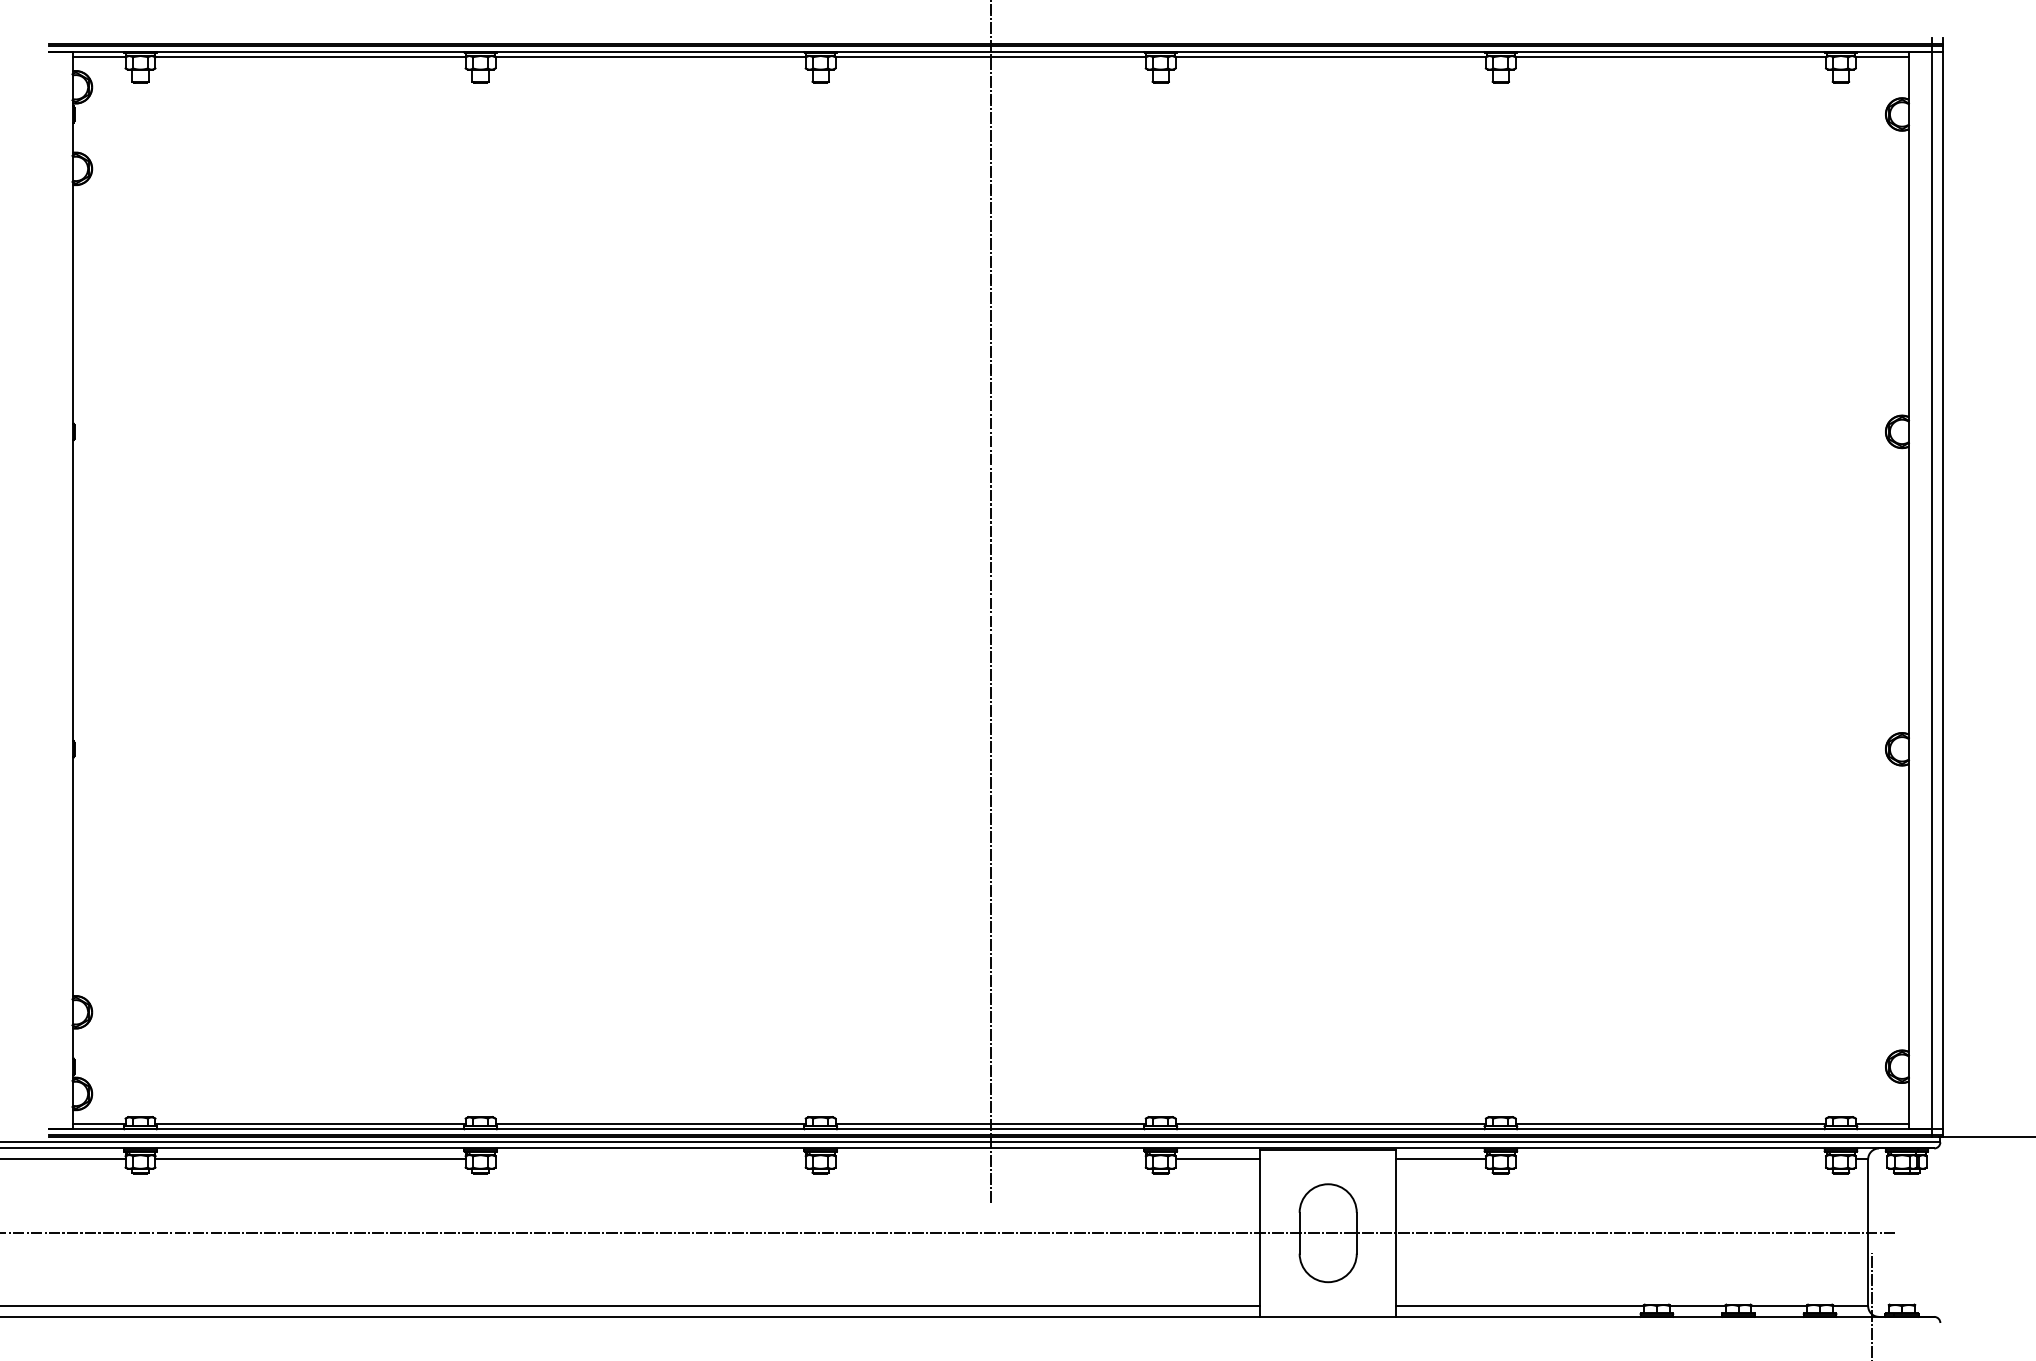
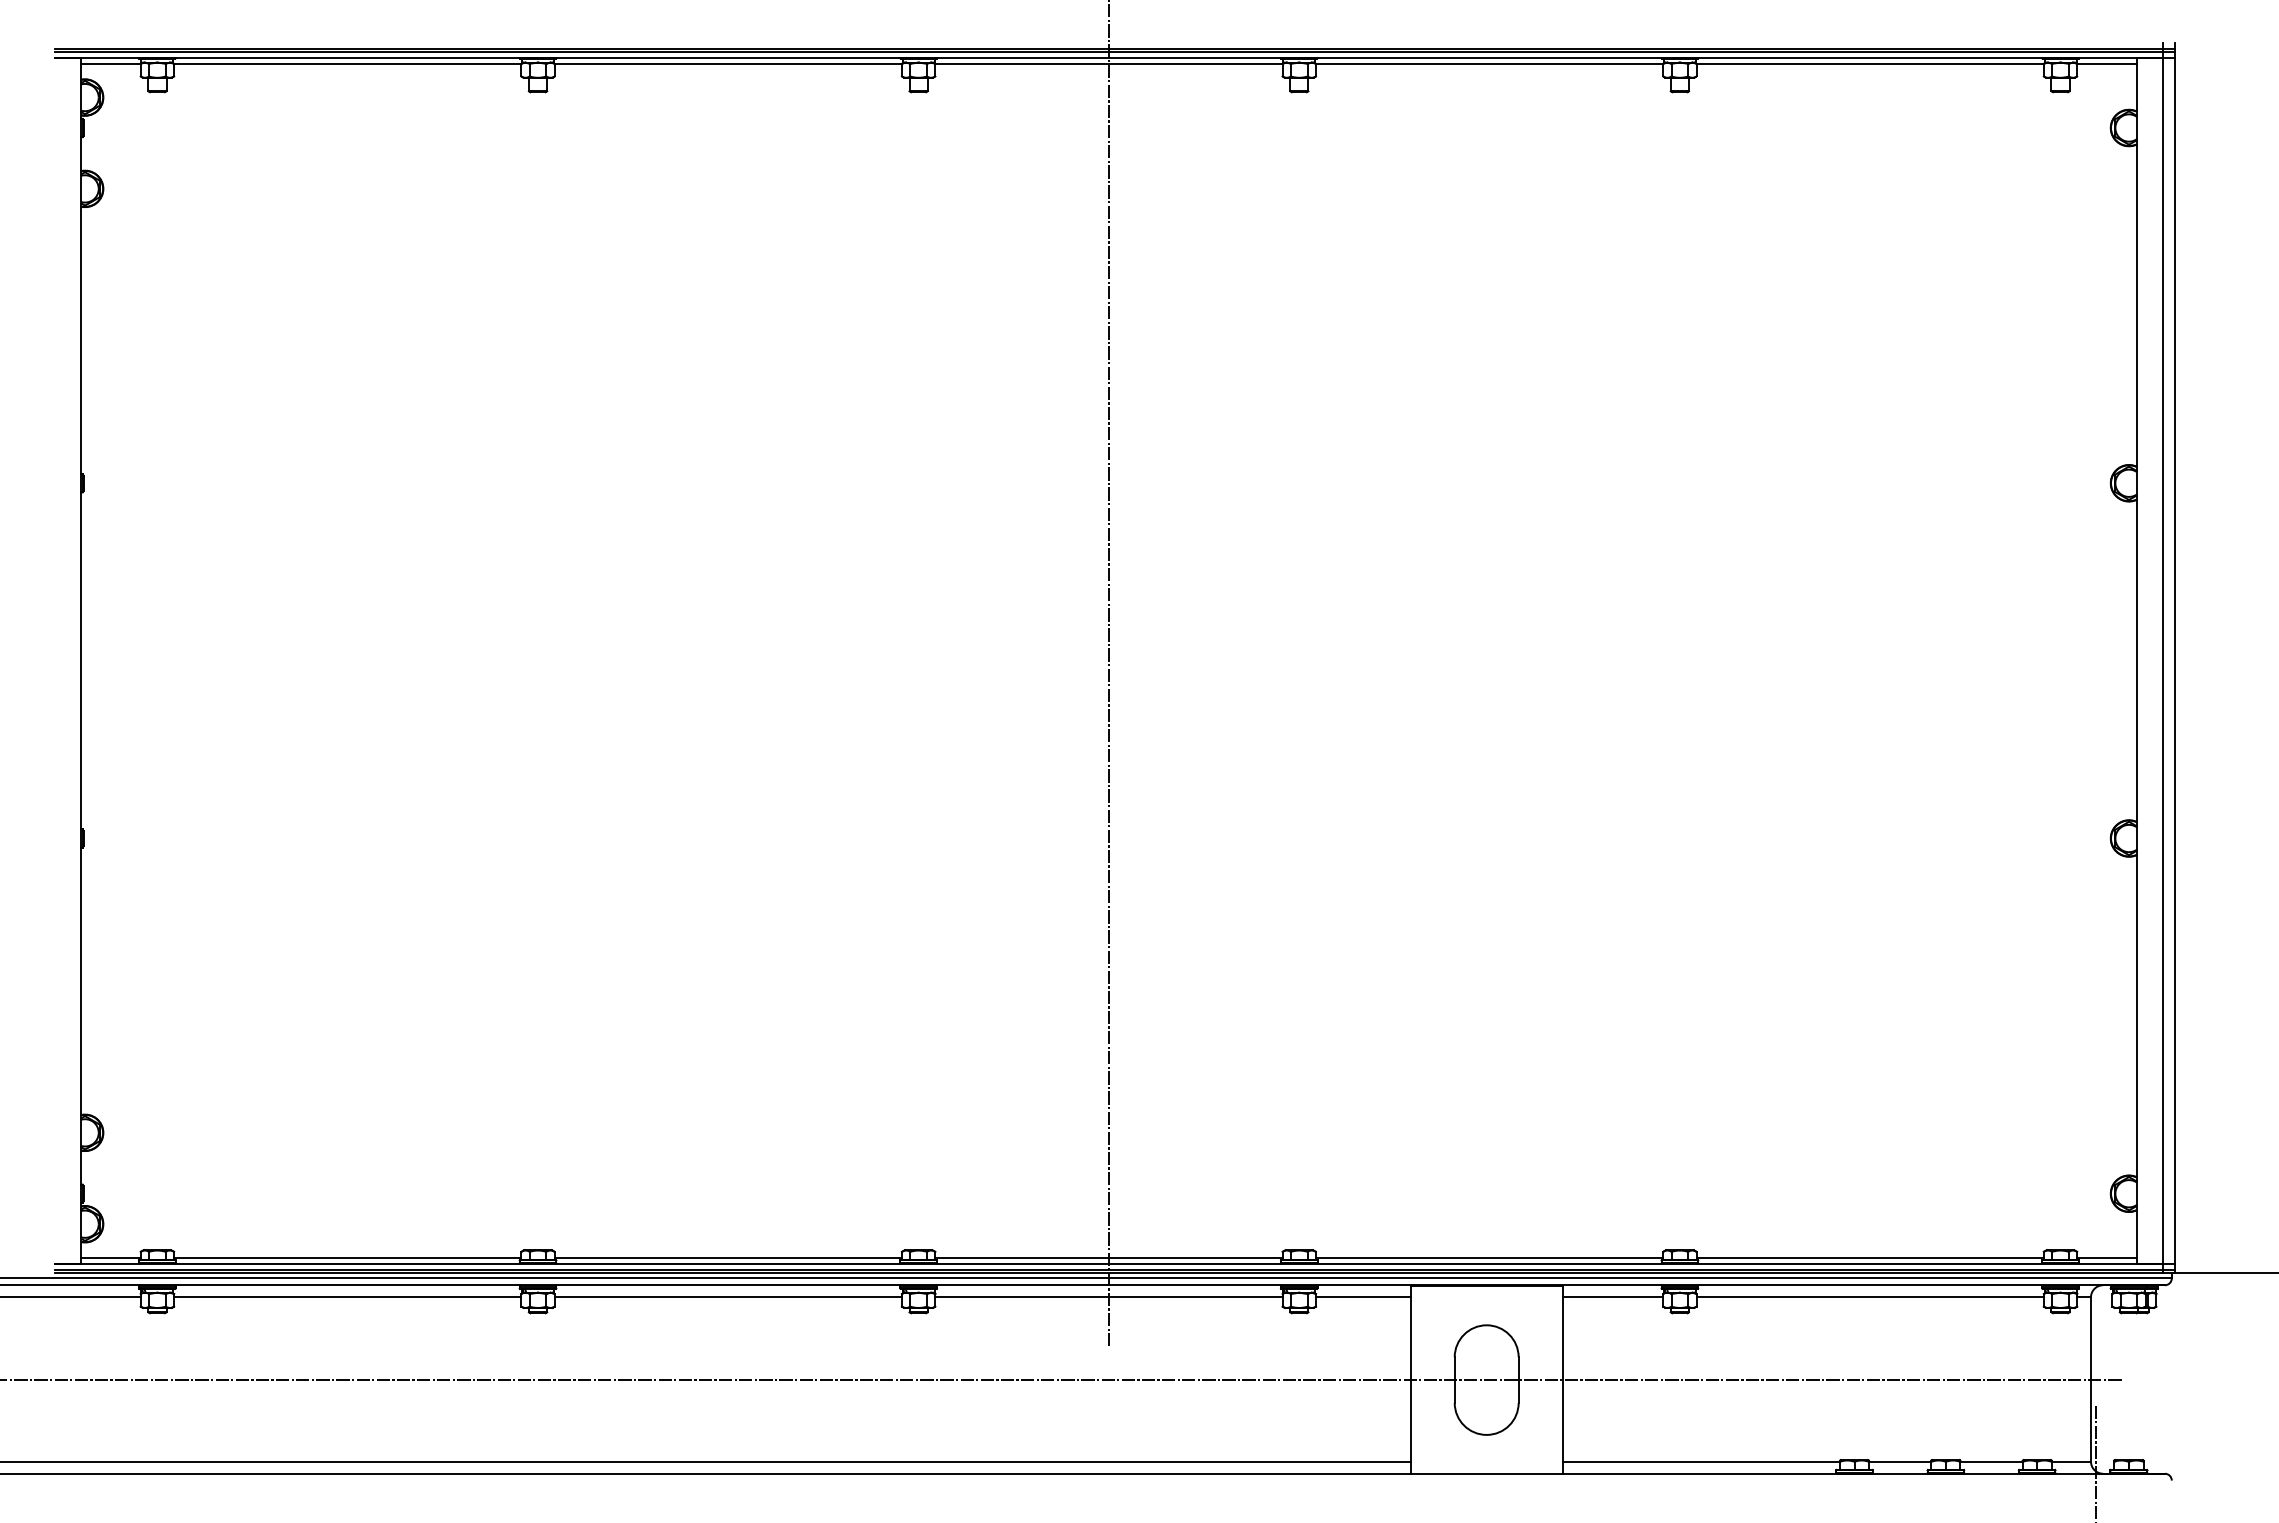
line: (649, 1159) -> (727, 1297), added
line: (990, 1159) -> (1108, 1297), added
line: (1670, 1159) -> (1869, 1297), added

